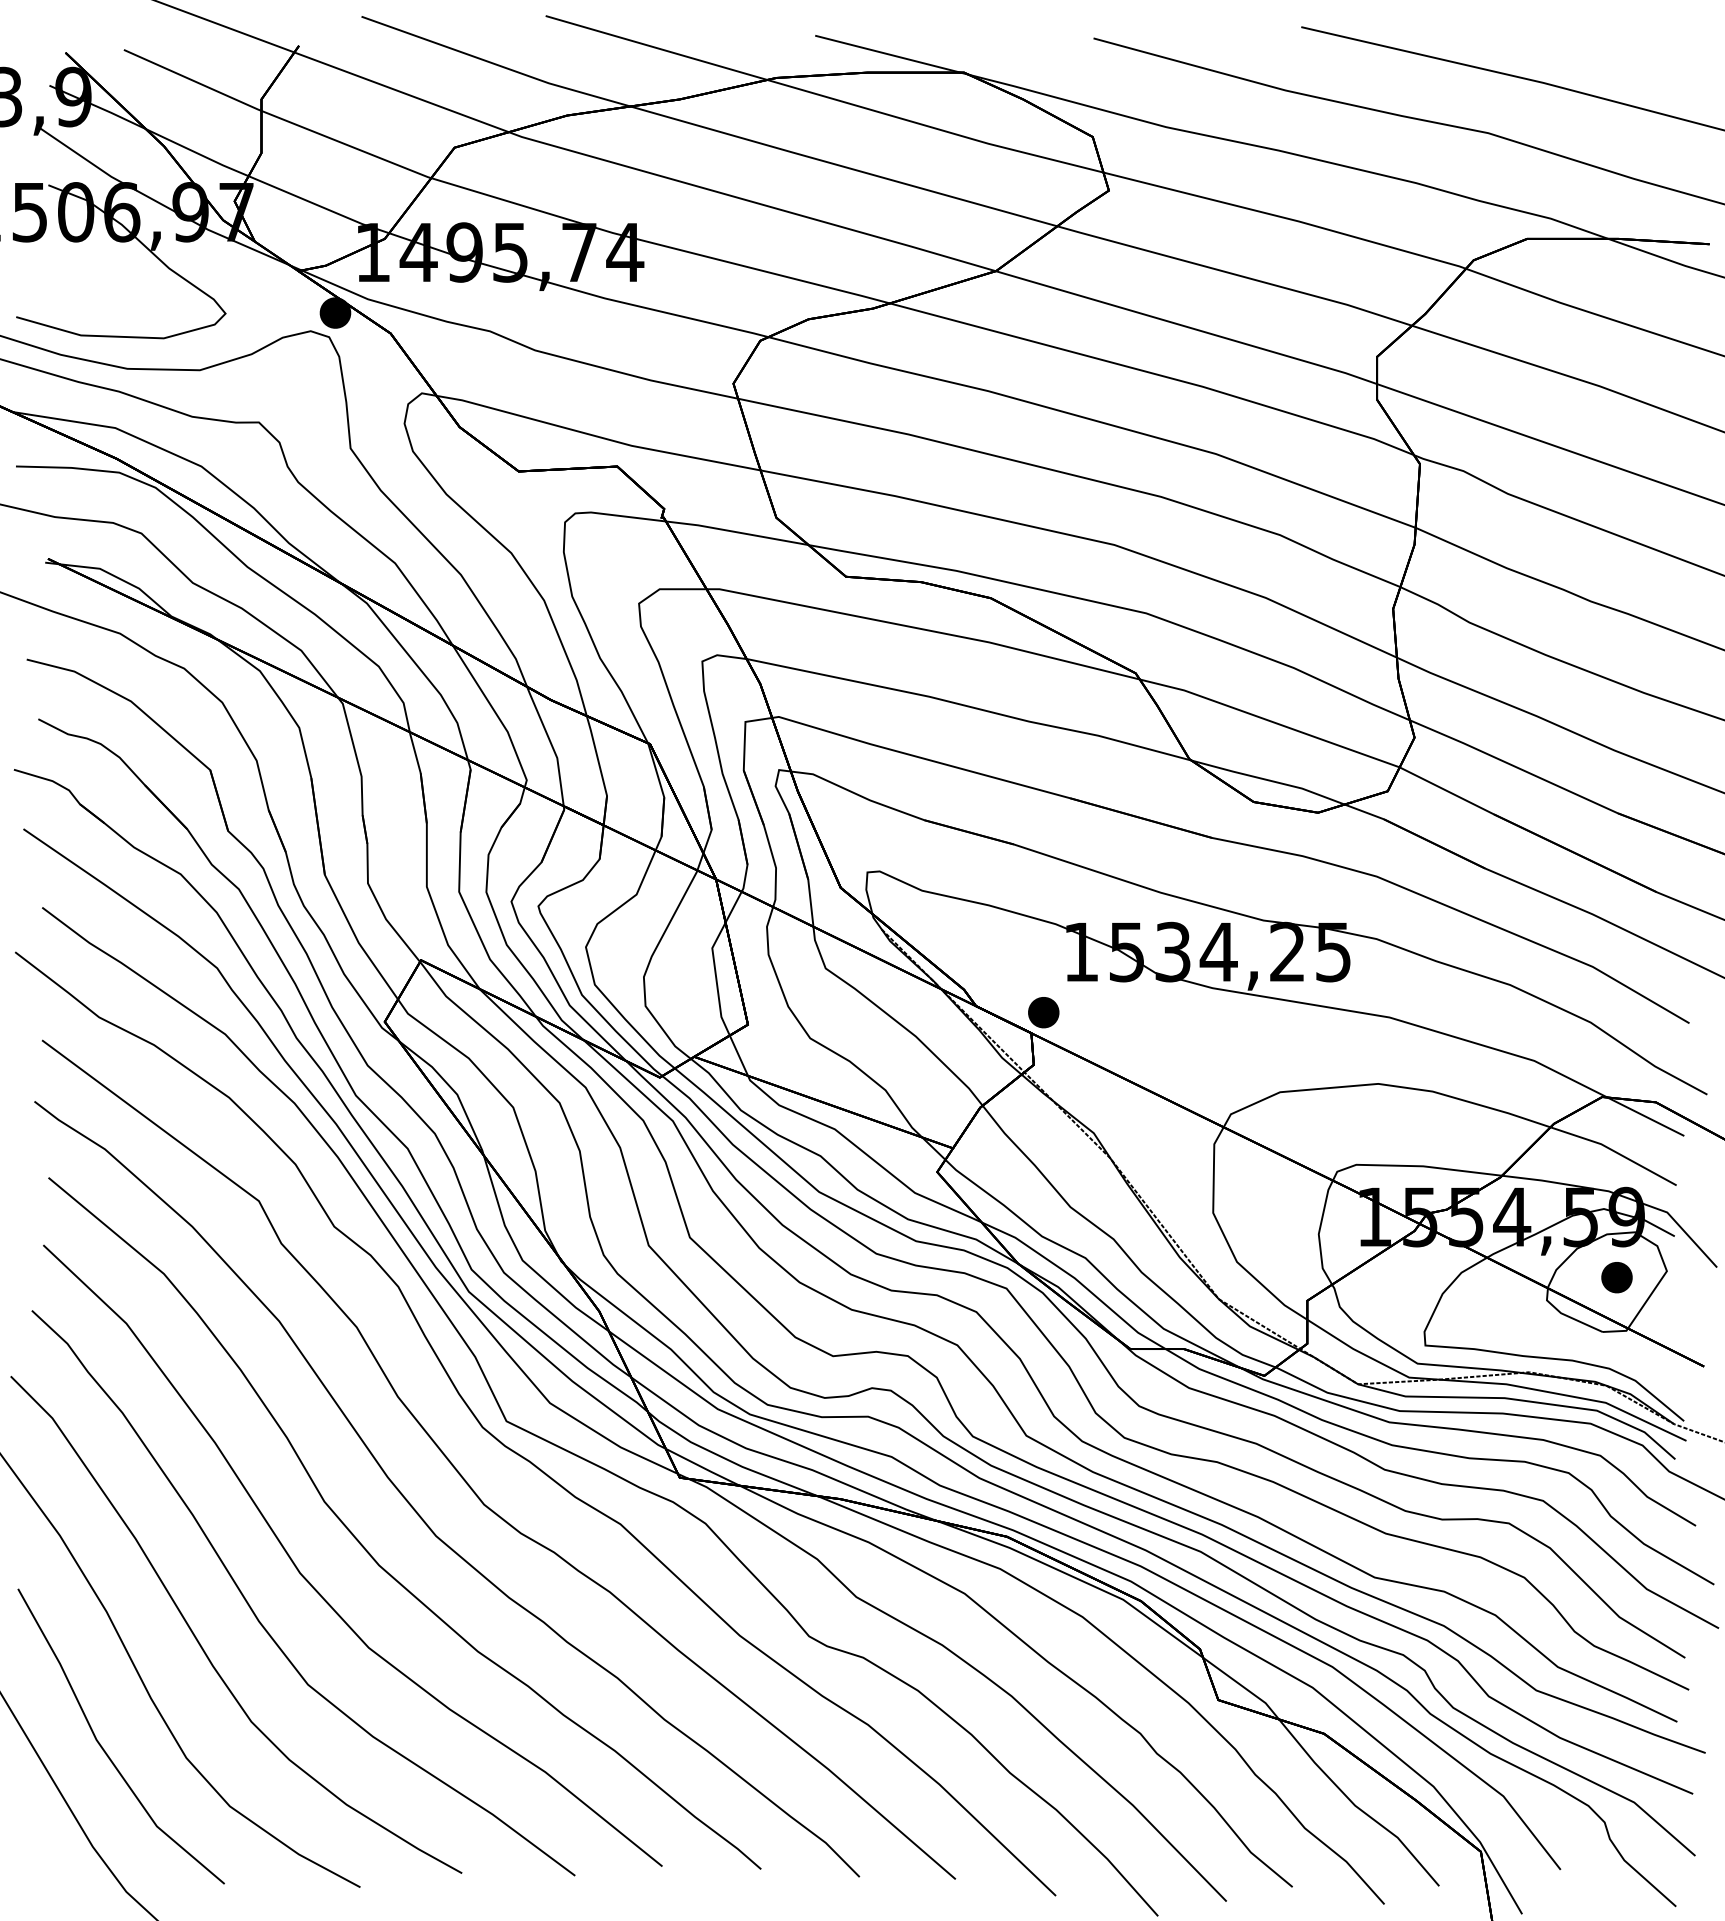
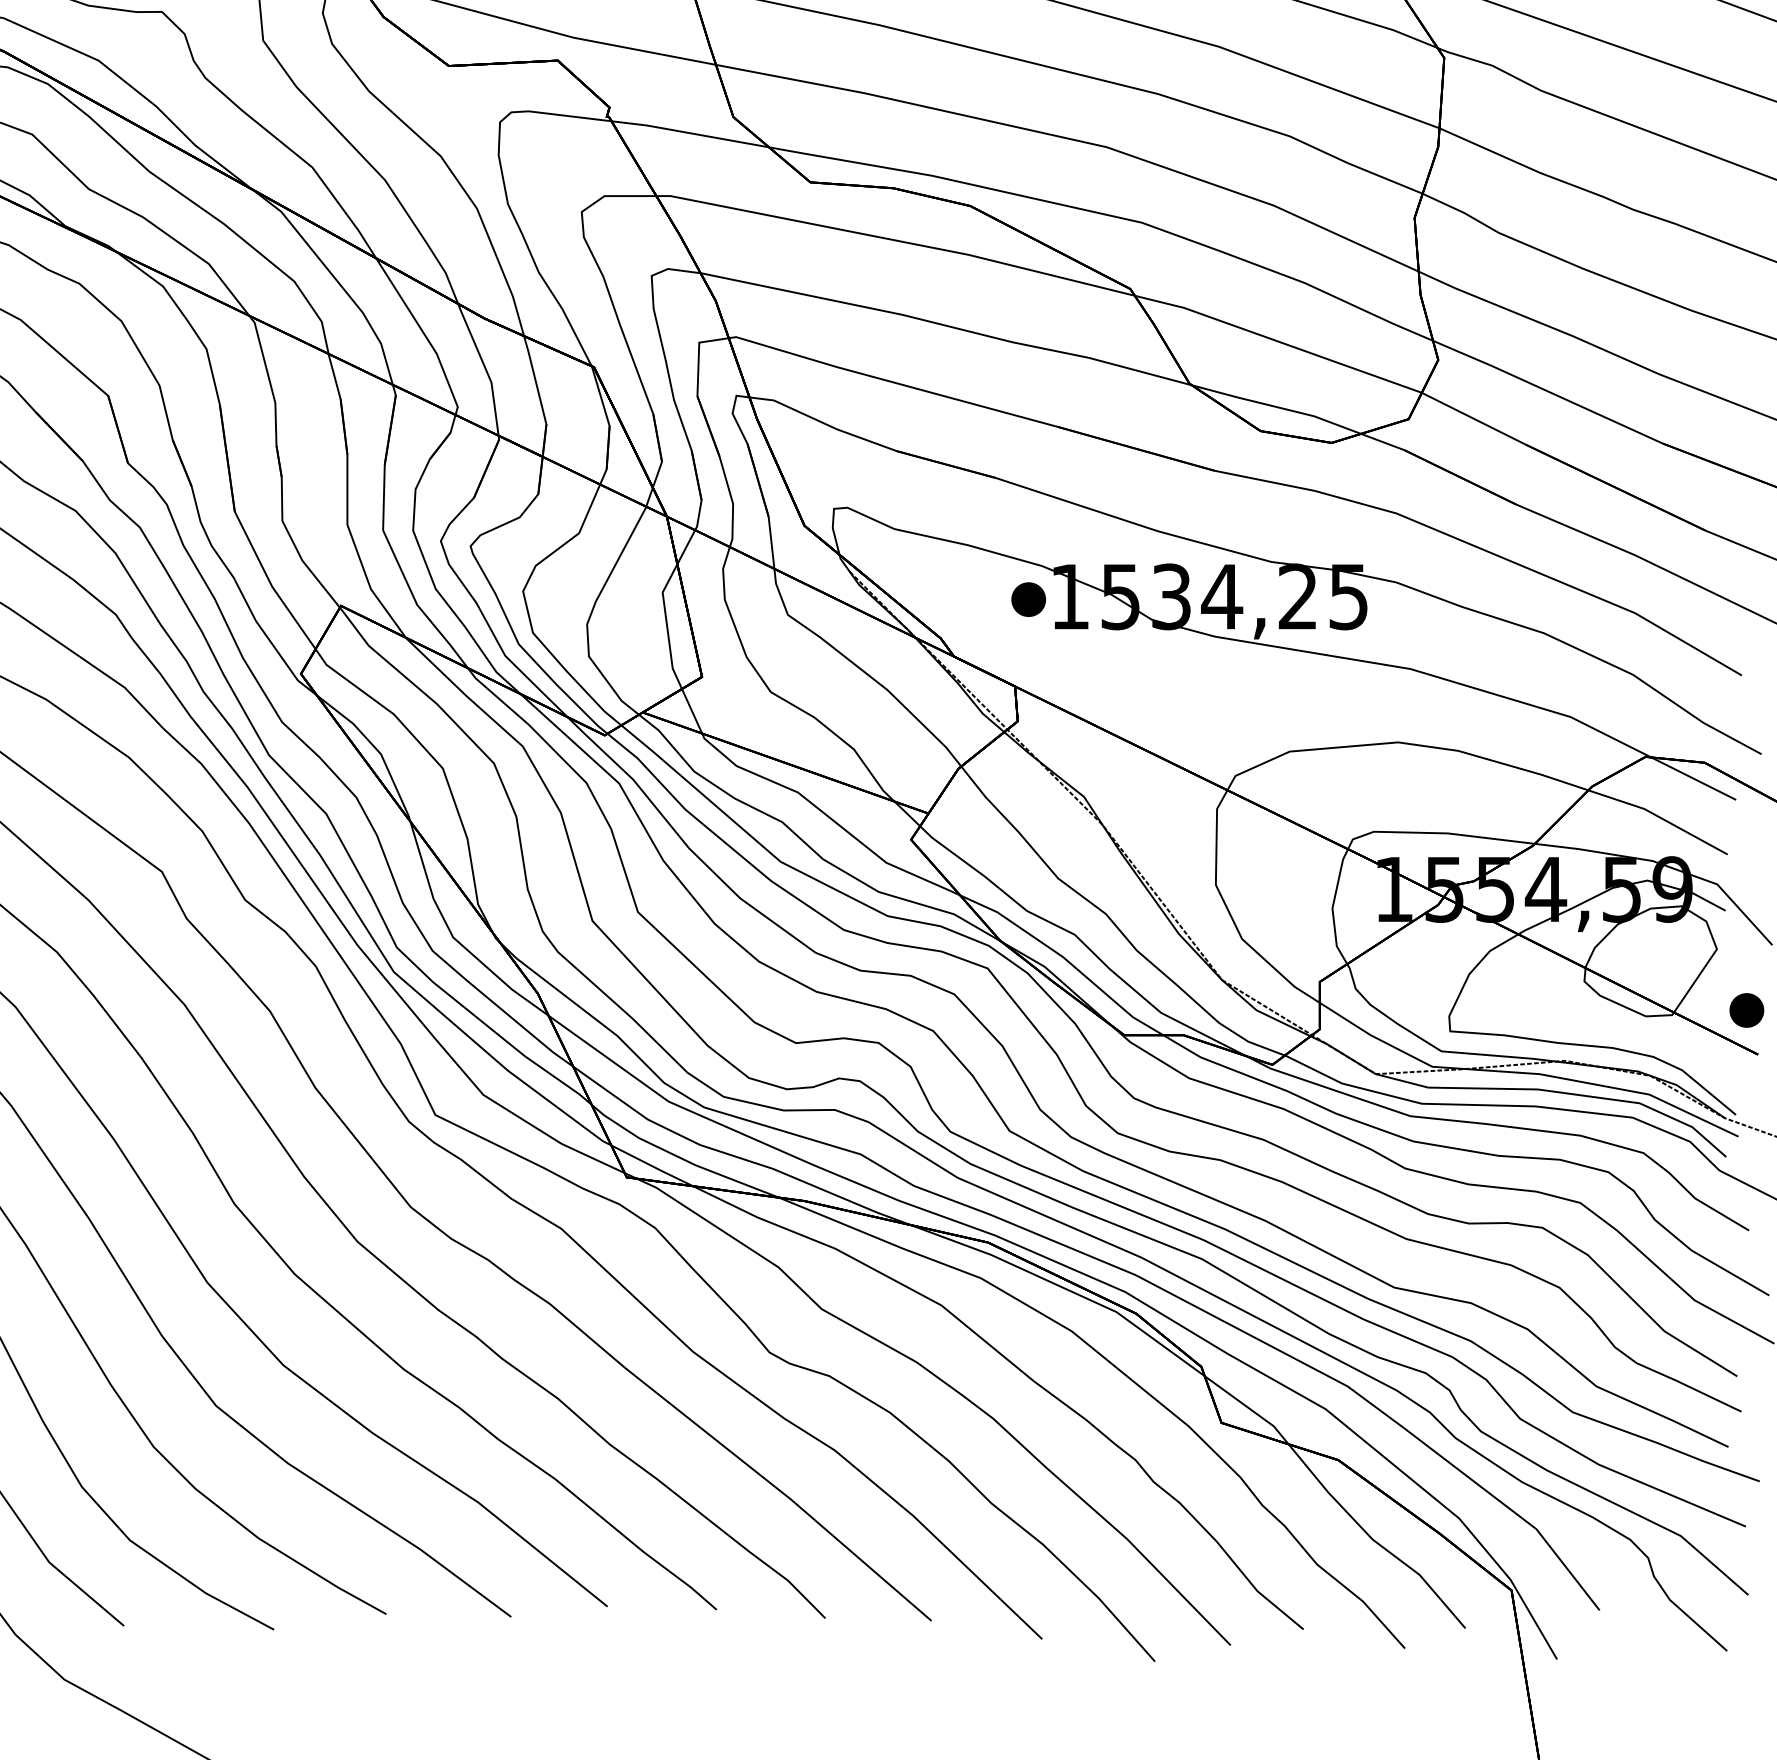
part: (1043, 1012) -> (1028, 599), moved
part: (1616, 1277) -> (1746, 1010), moved

